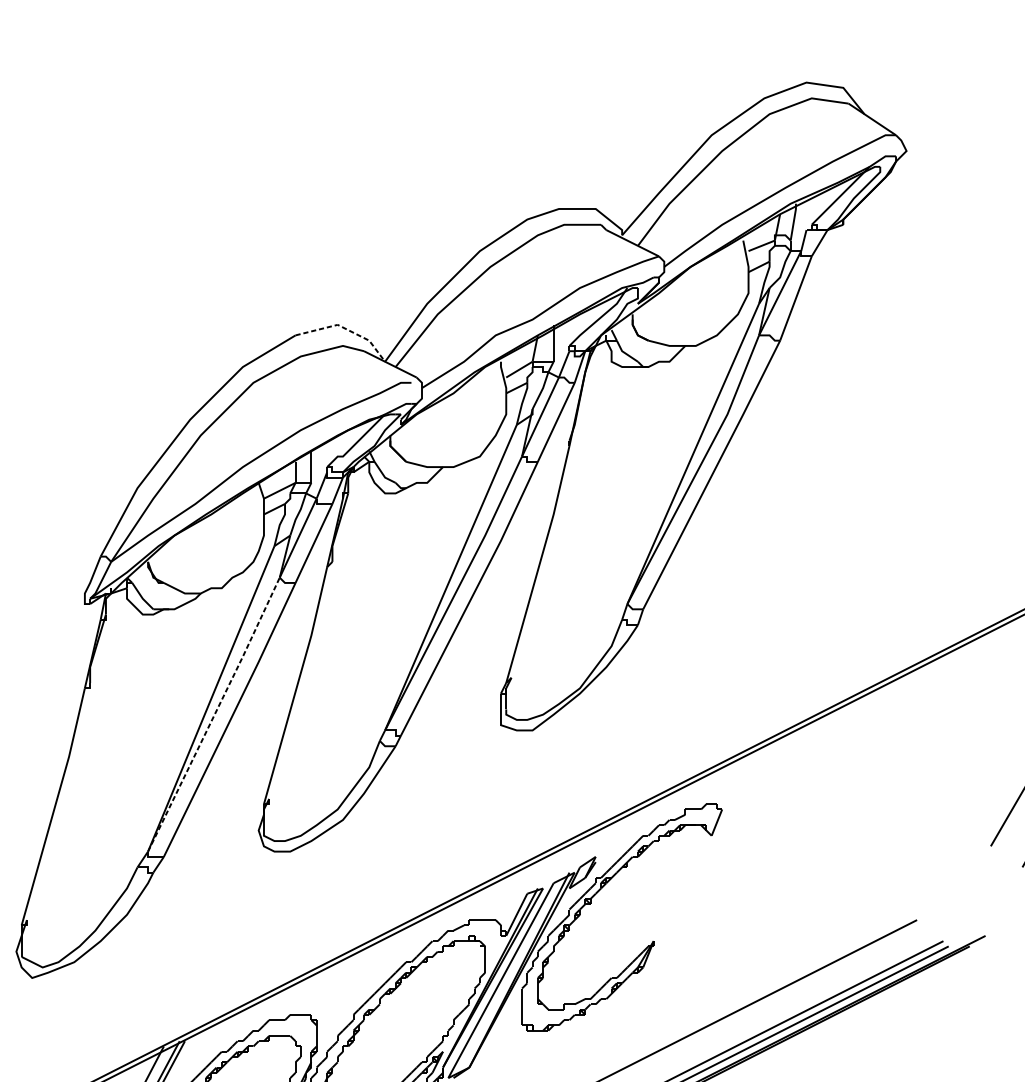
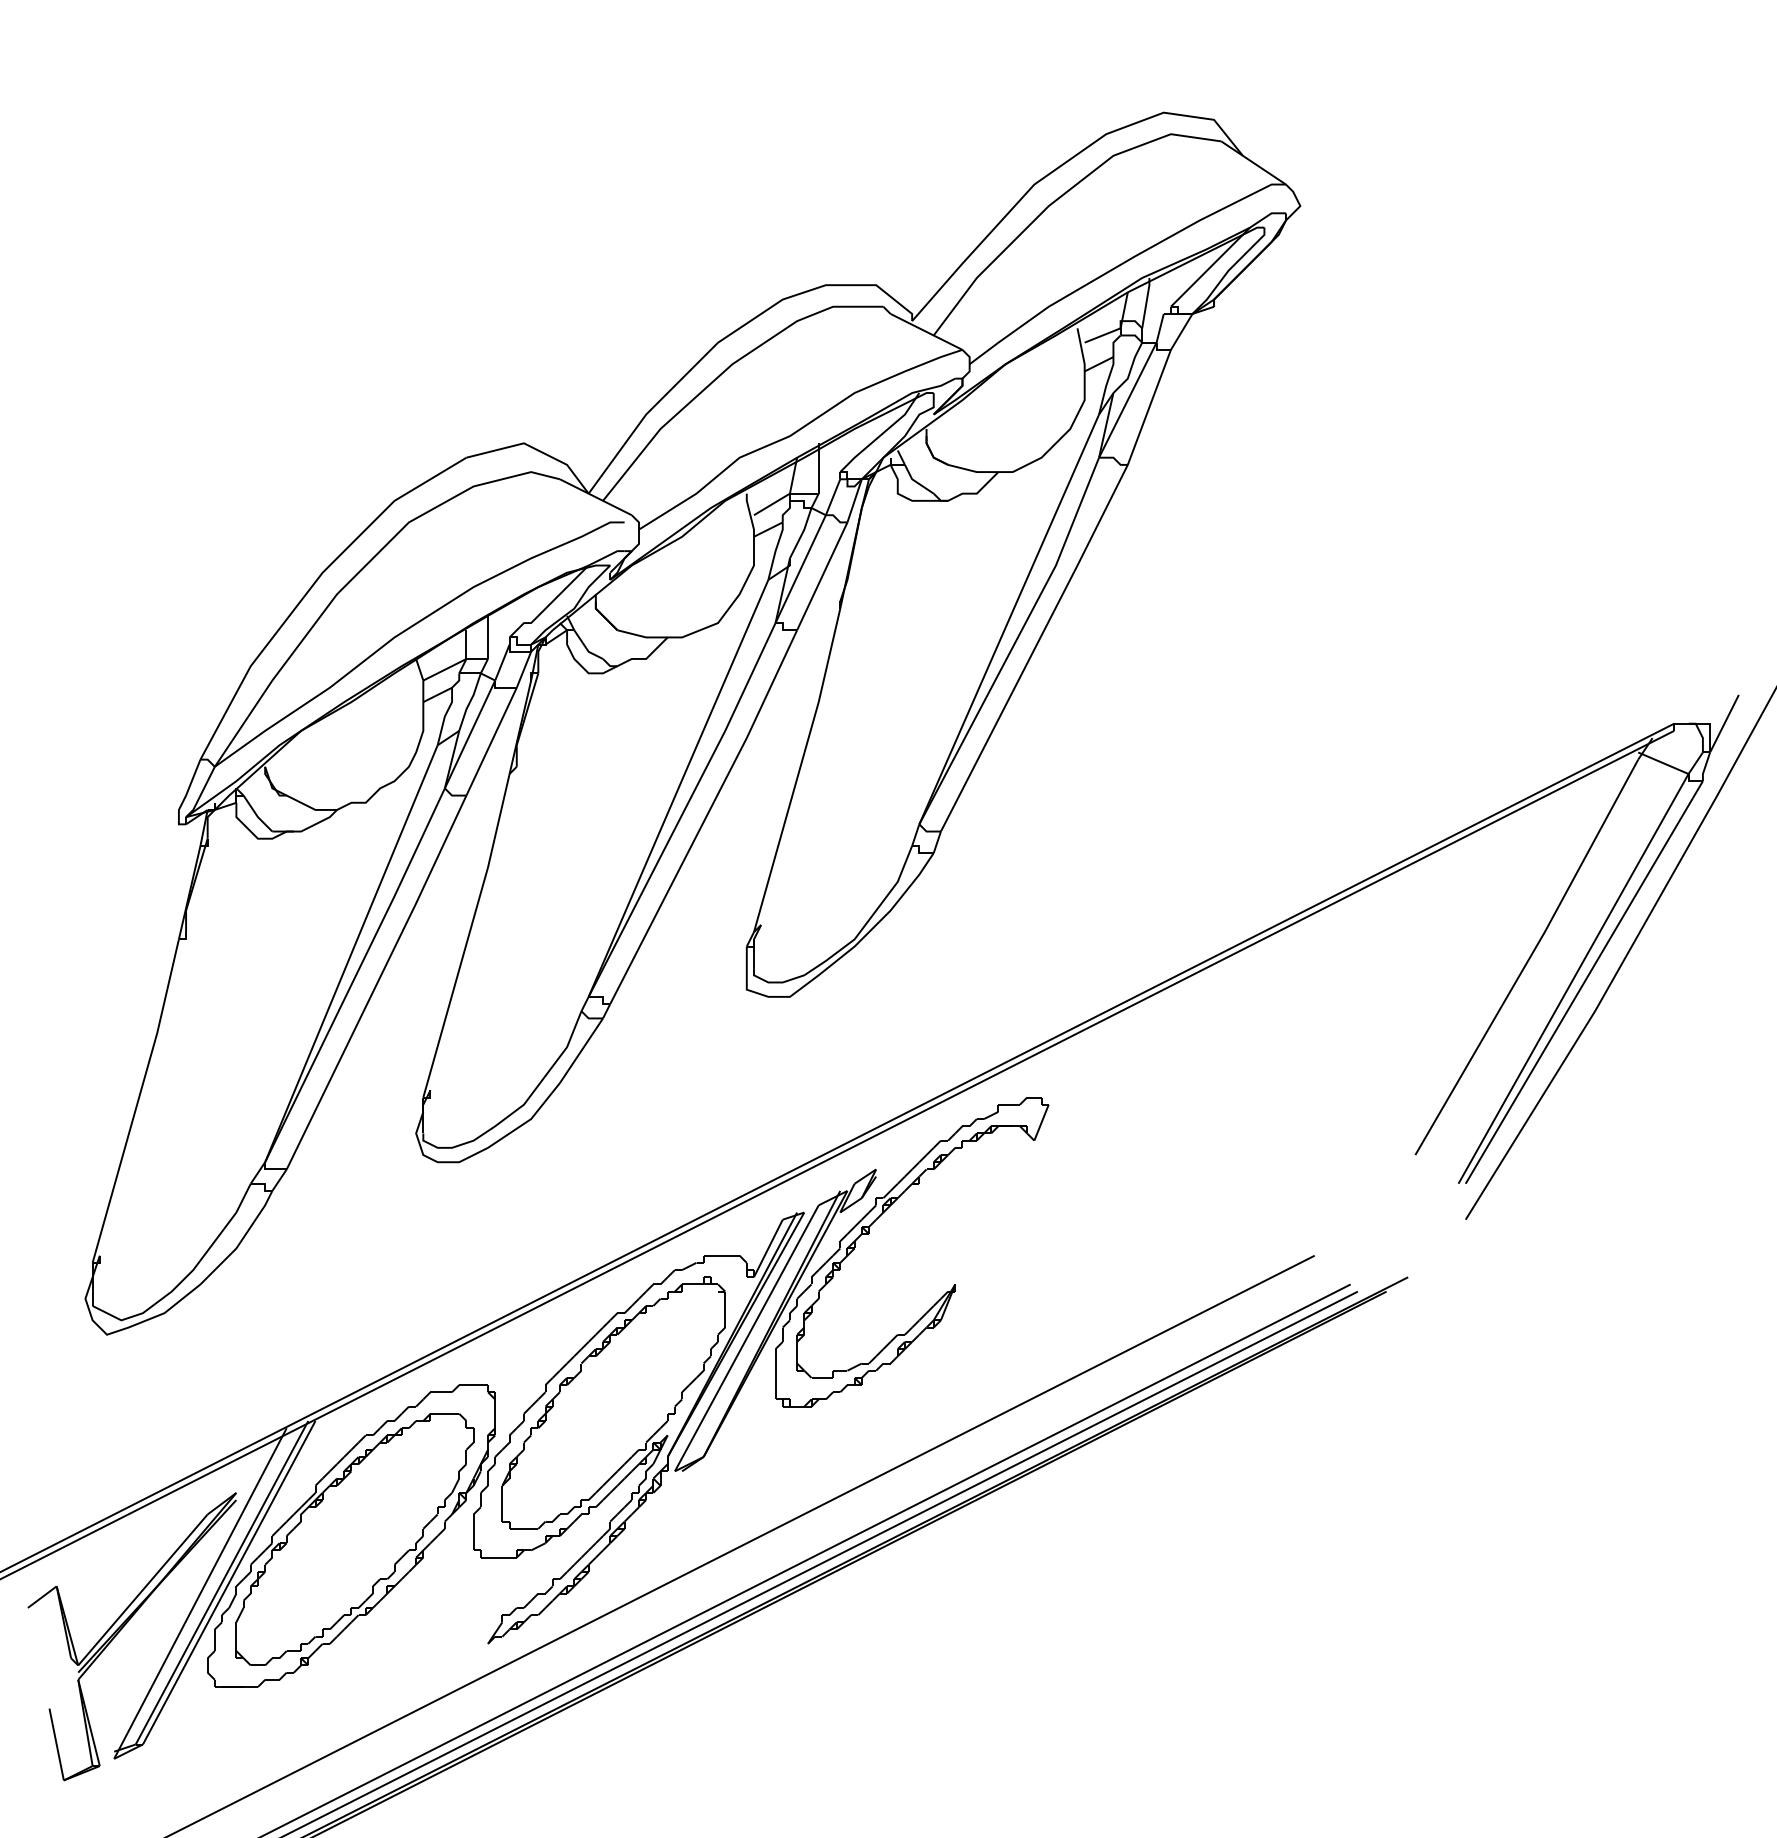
line: (346, 329) -> (535, 449), dashed -> solid
line: (215, 714) -> (356, 975), dashed -> solid

